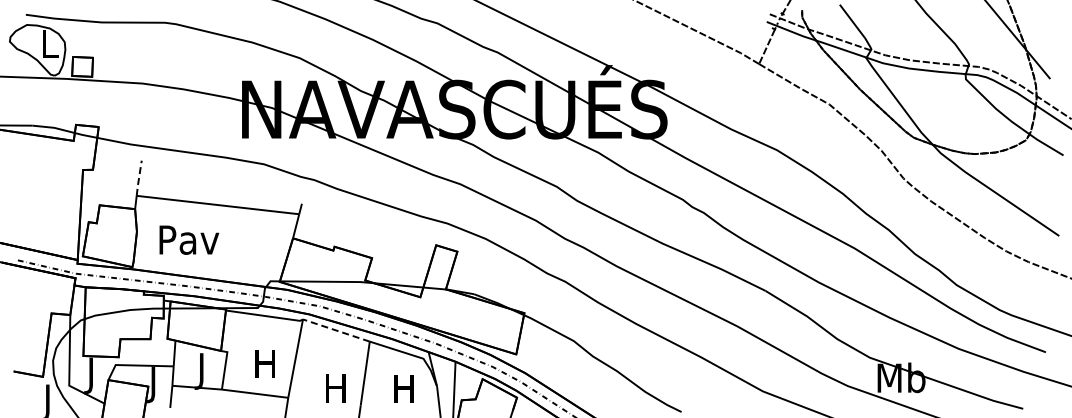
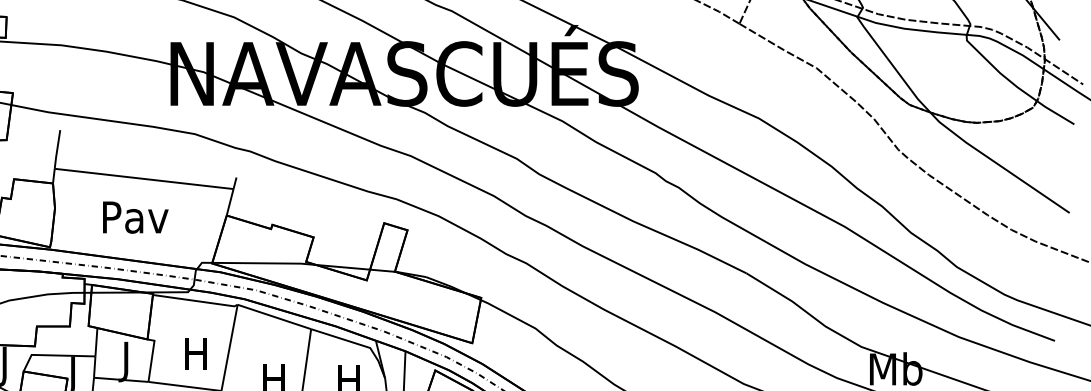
line: (138, 178) -> (56, 149), dashed -> solid
text: (189, 239) -> (135, 216), moved
line: (335, 330) -> (273, 316), dashed -> solid

